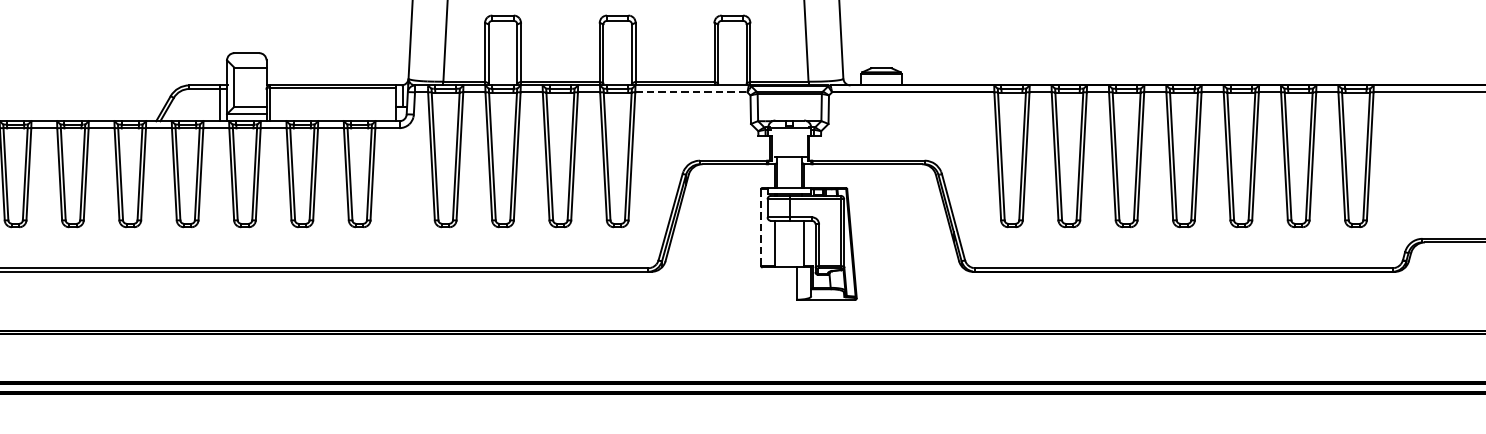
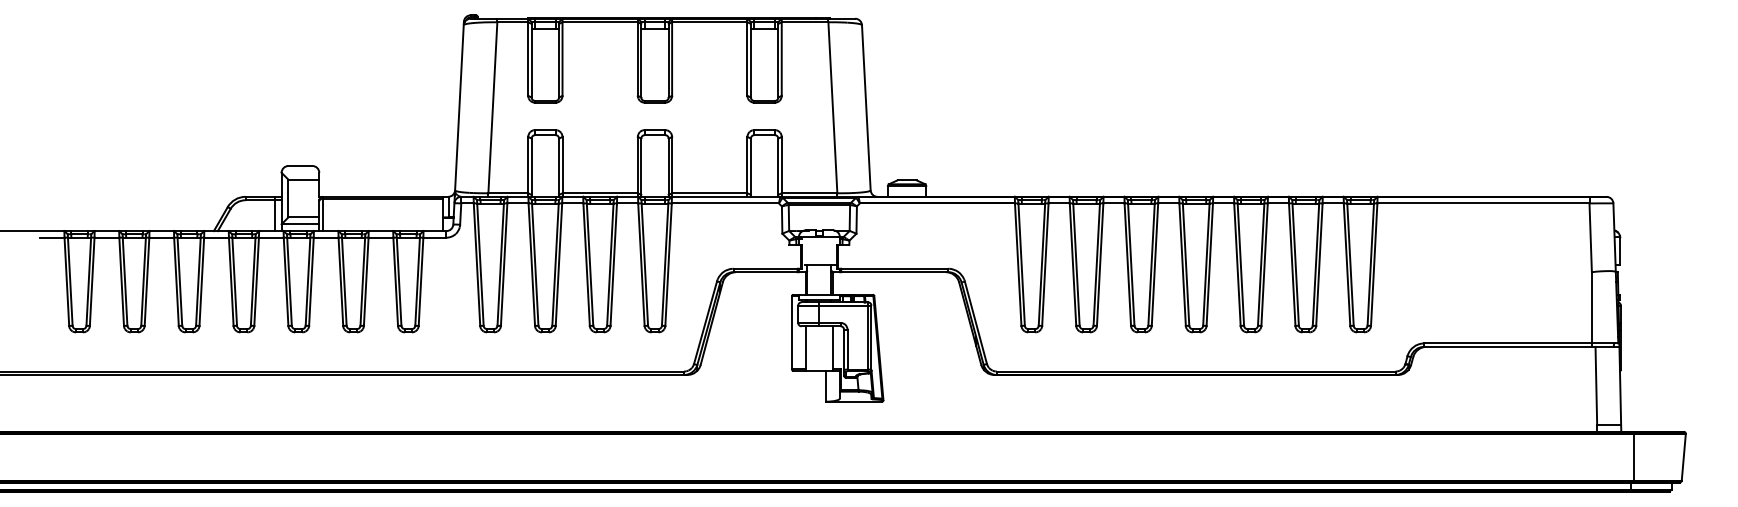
line: (691, 92) -> (725, 203), dashed -> solid
line: (761, 227) -> (792, 332), dashed -> solid

